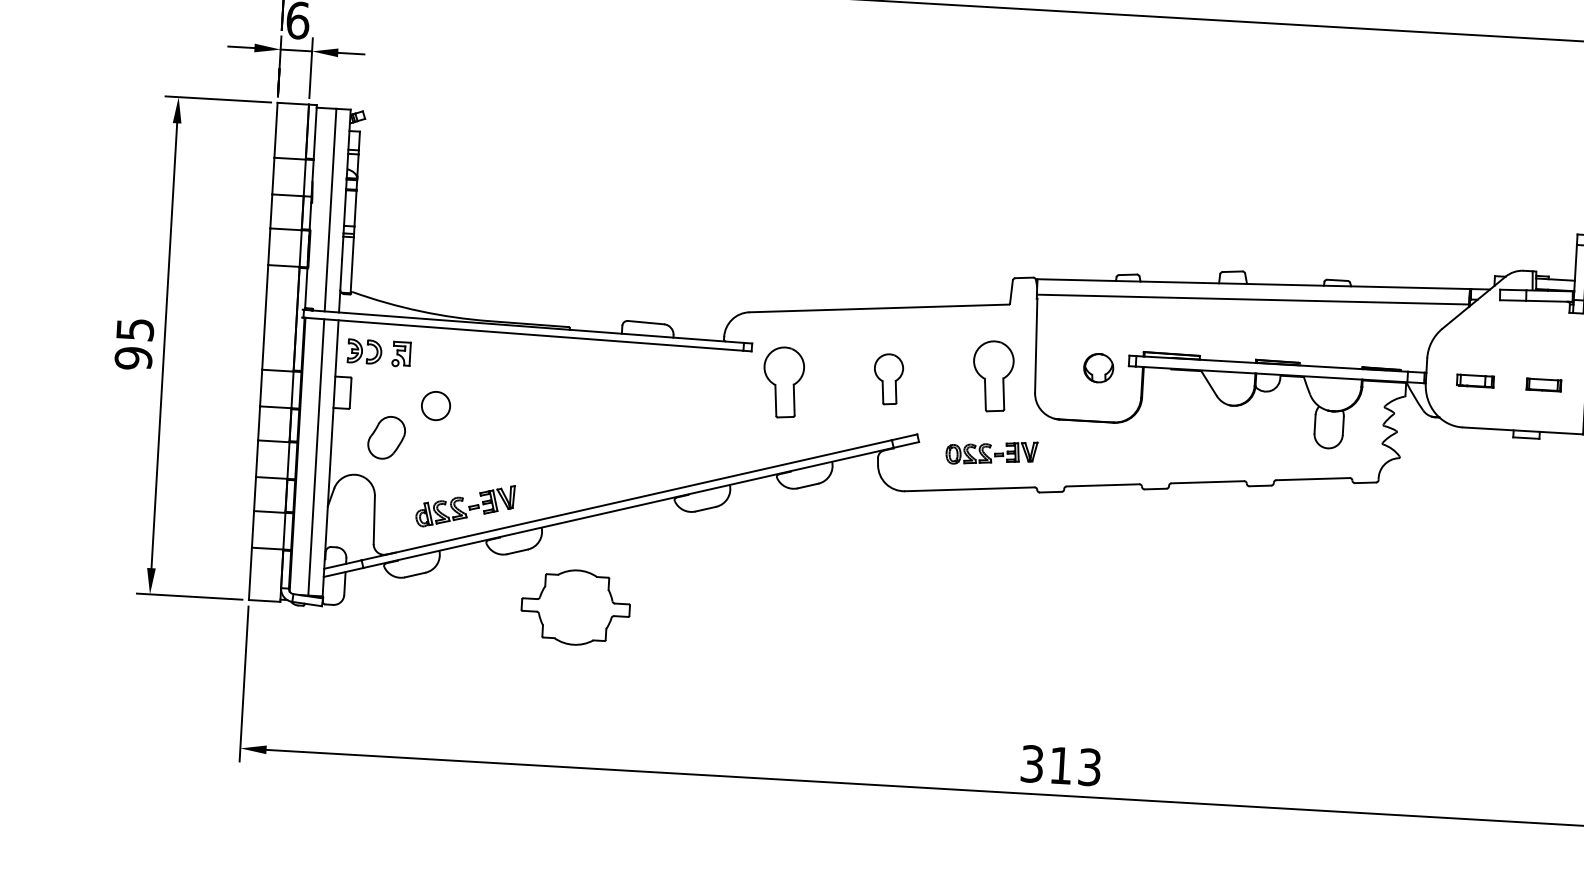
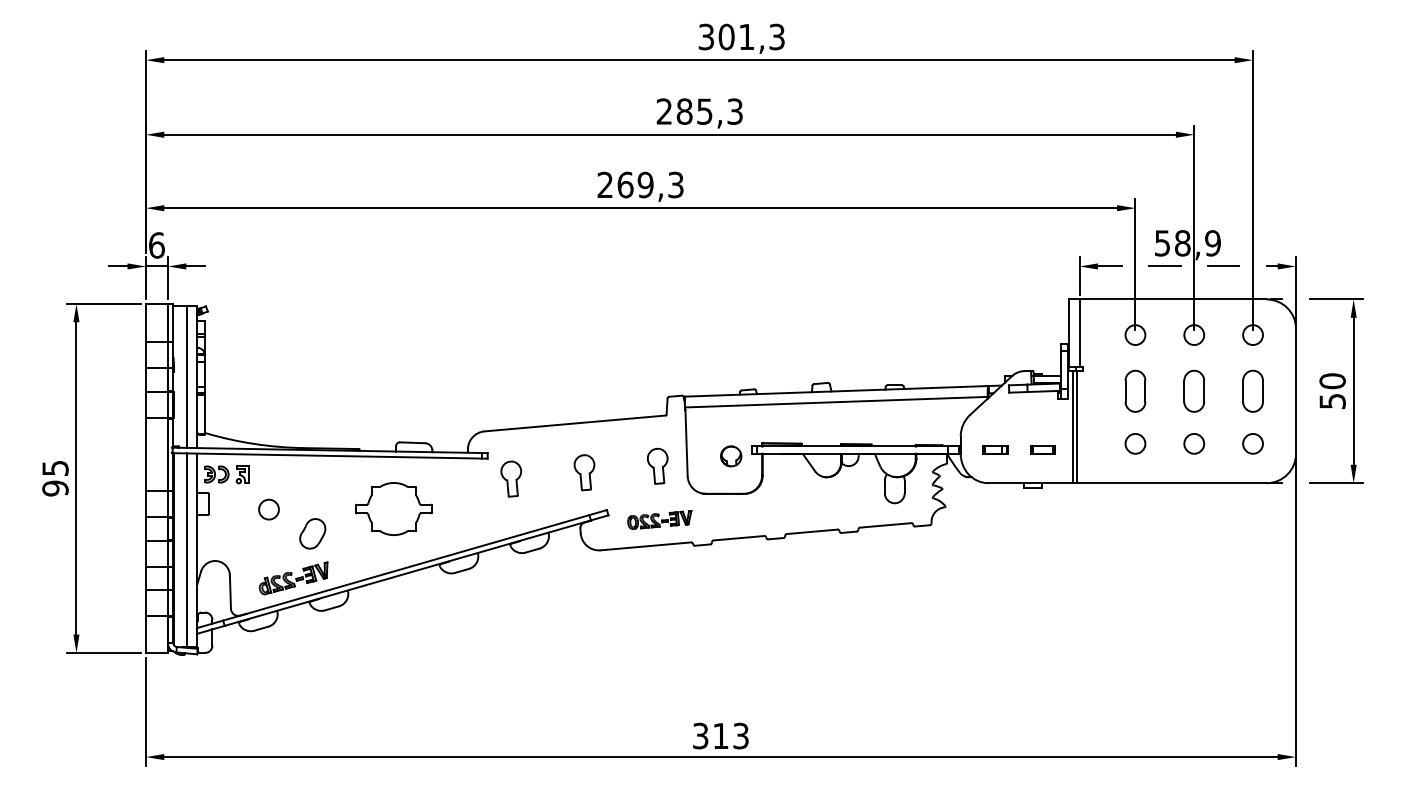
part: (992, 375) -> (657, 465), size x0.71
part: (783, 381) -> (511, 478), size x0.71
part: (386, 437) -> (312, 533), moved
part: (575, 606) -> (393, 508), moved

